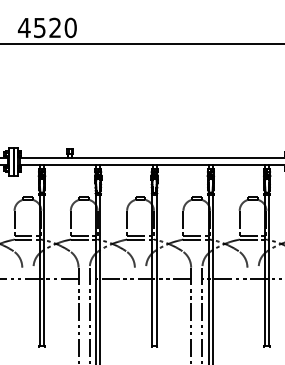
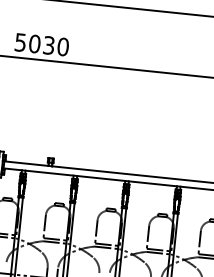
text: (39, 27) -> (34, 43), 4520 -> 5030

